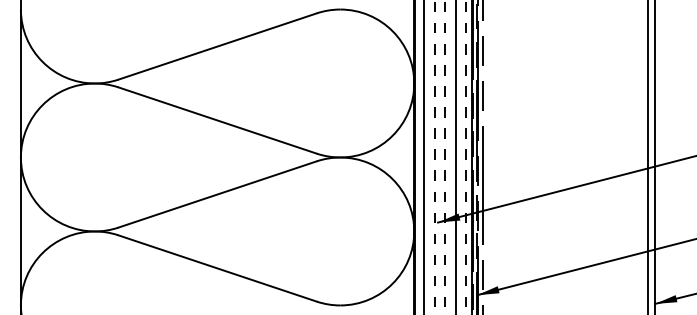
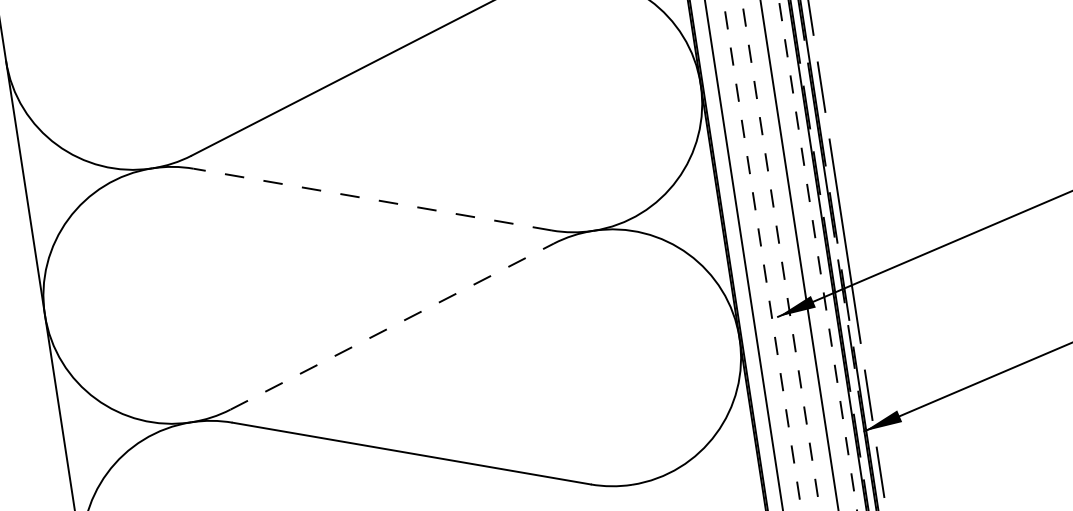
line: (217, 120) -> (372, 199), solid -> dashed
line: (217, 194) -> (392, 326), solid -> dashed

